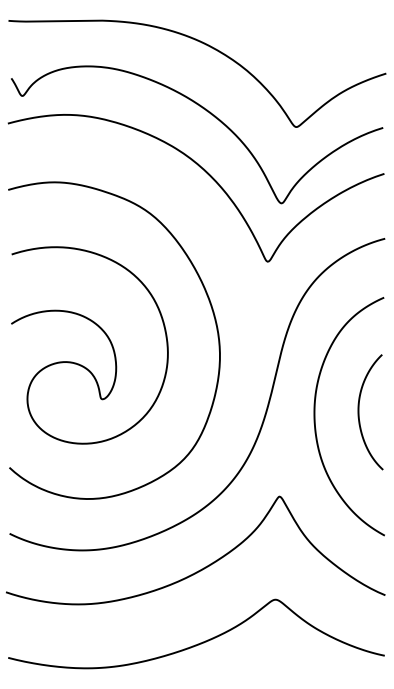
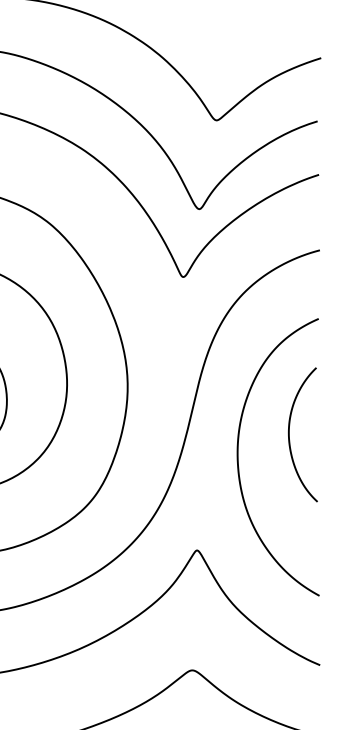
curve: (359, 412) -> (290, 435), moved

